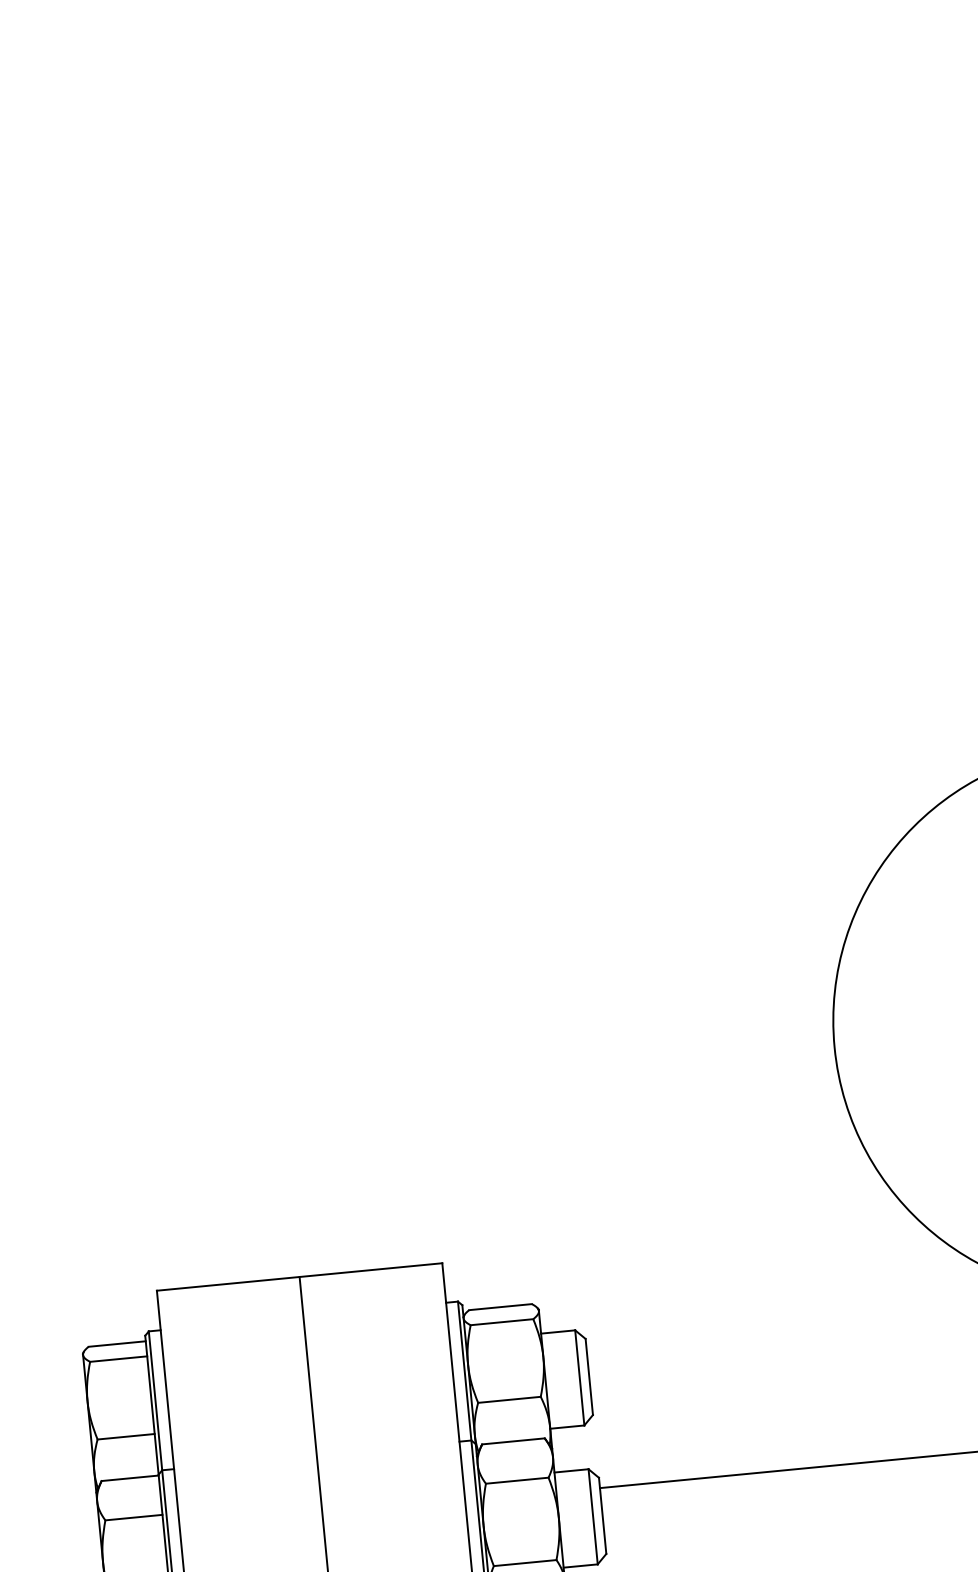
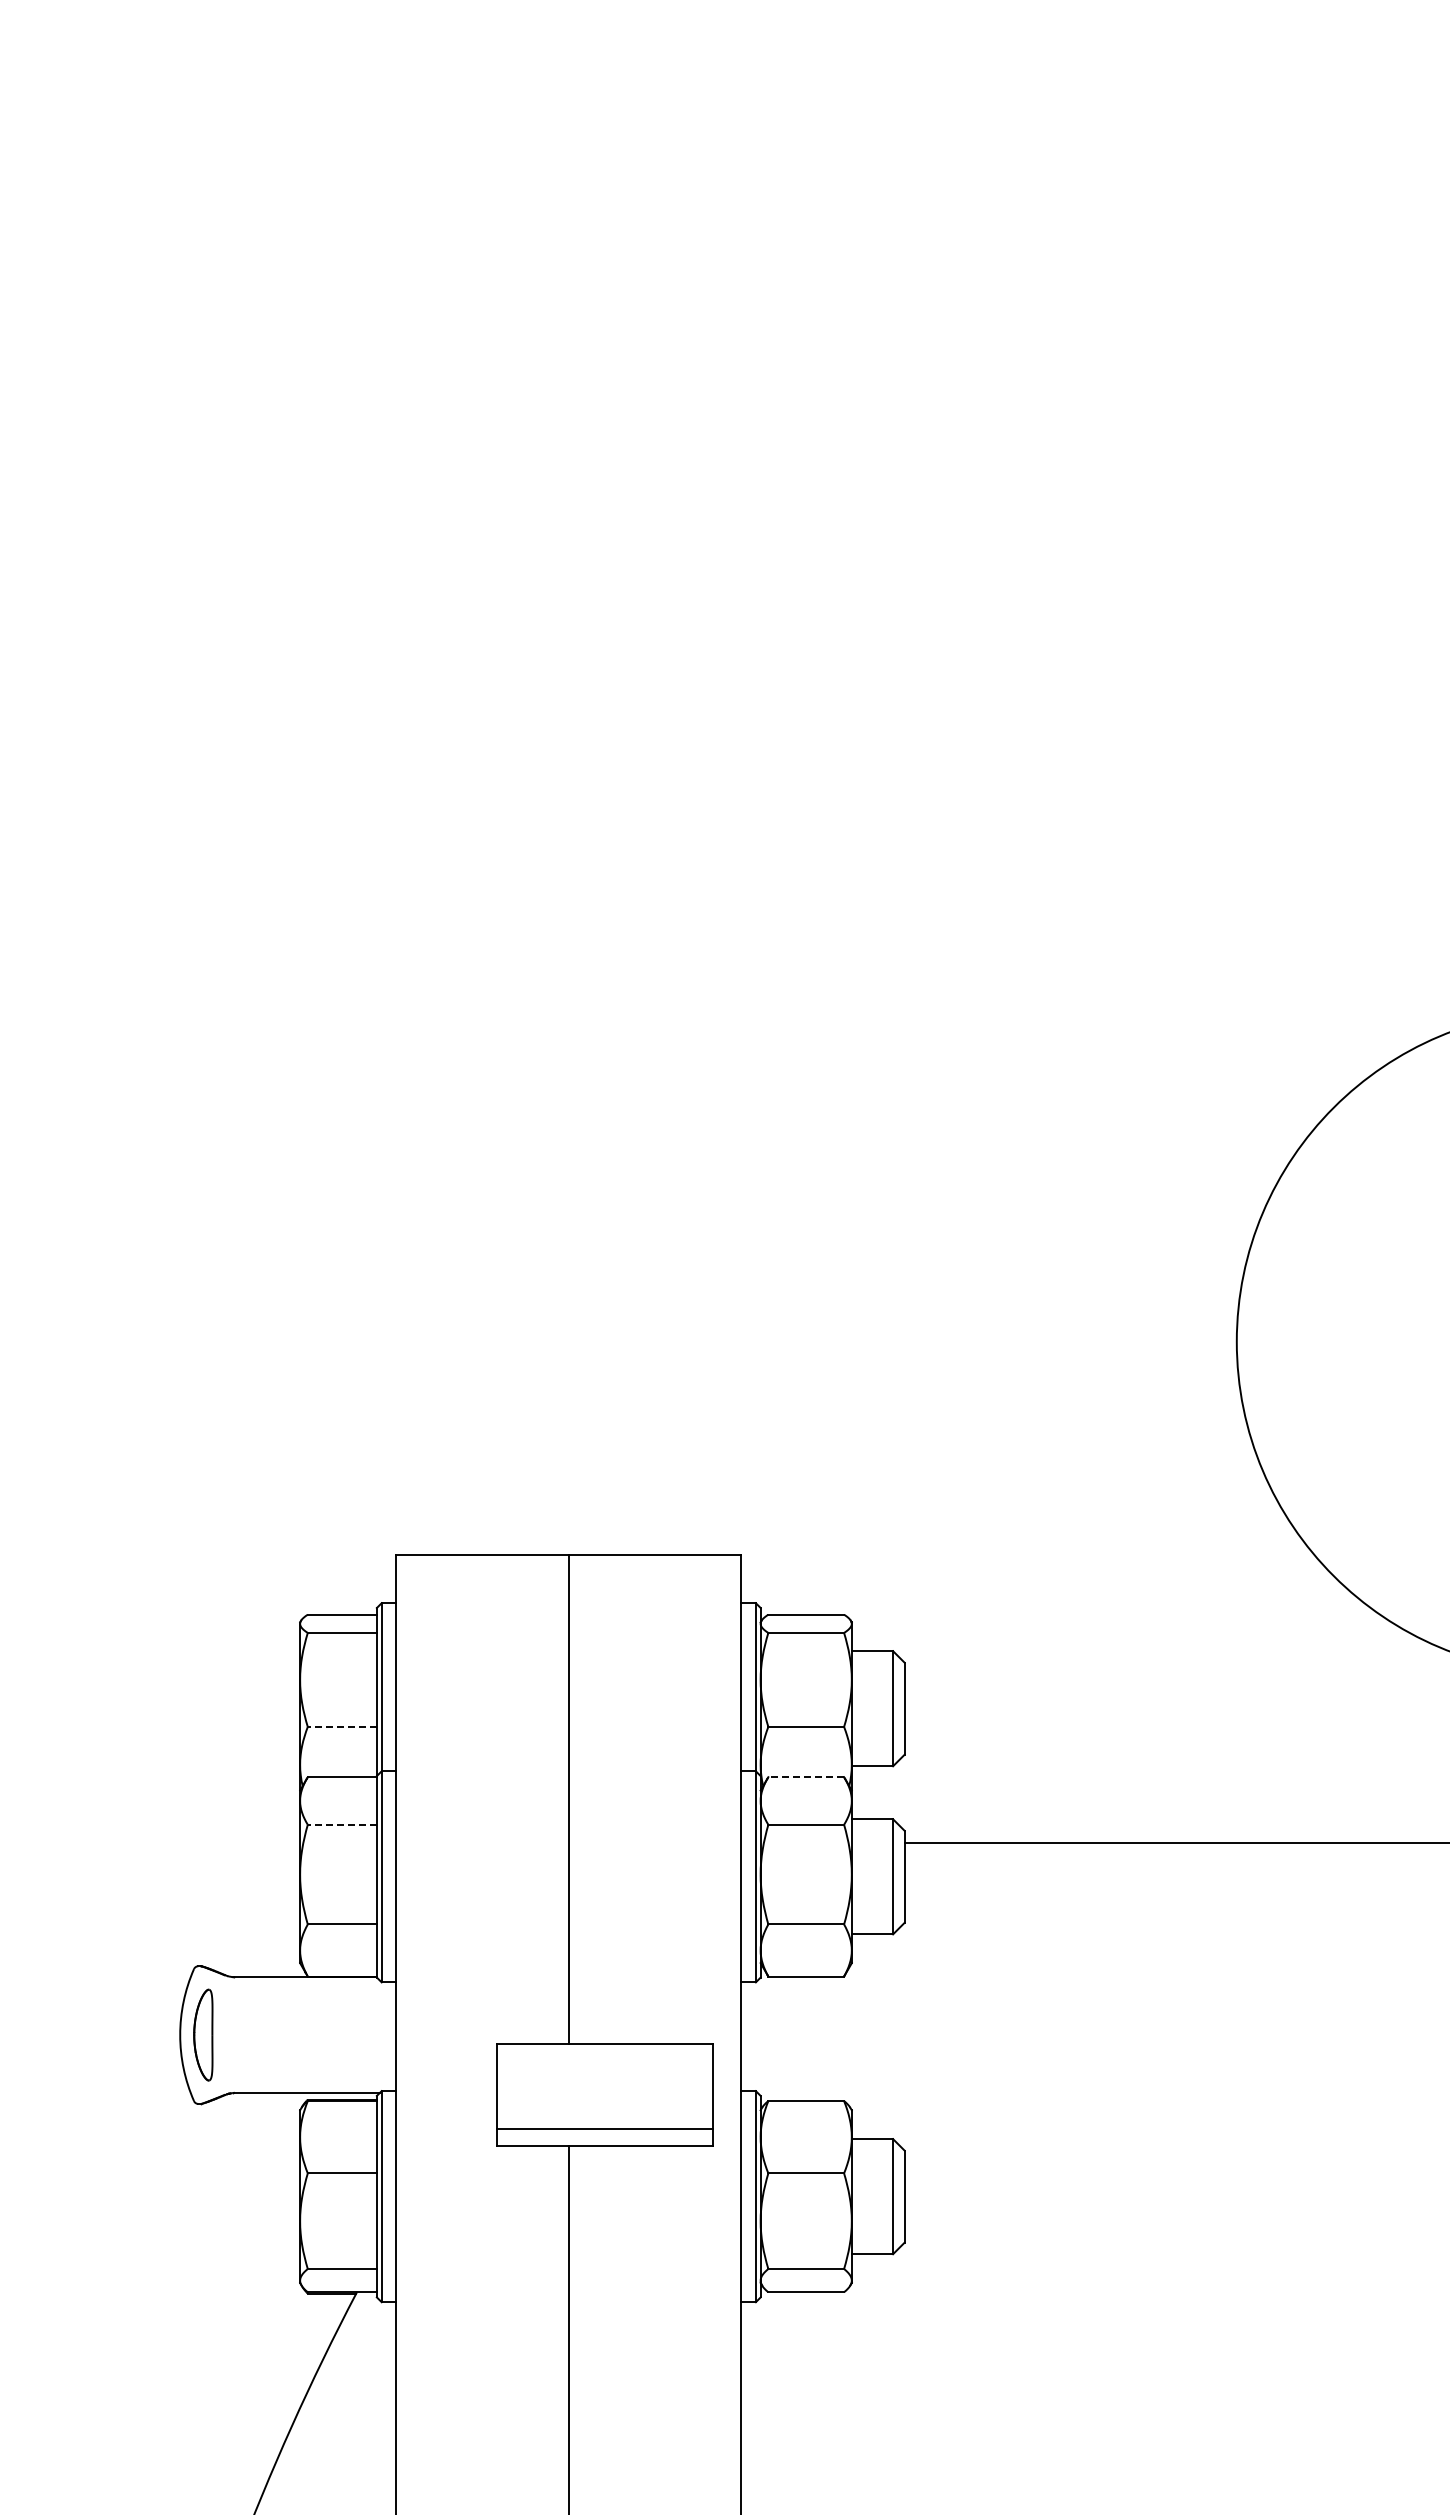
line: (126, 1436) -> (342, 1726), solid -> dashed
line: (513, 1441) -> (806, 1777), solid -> dashed
line: (134, 1517) -> (342, 1824), solid -> dashed

